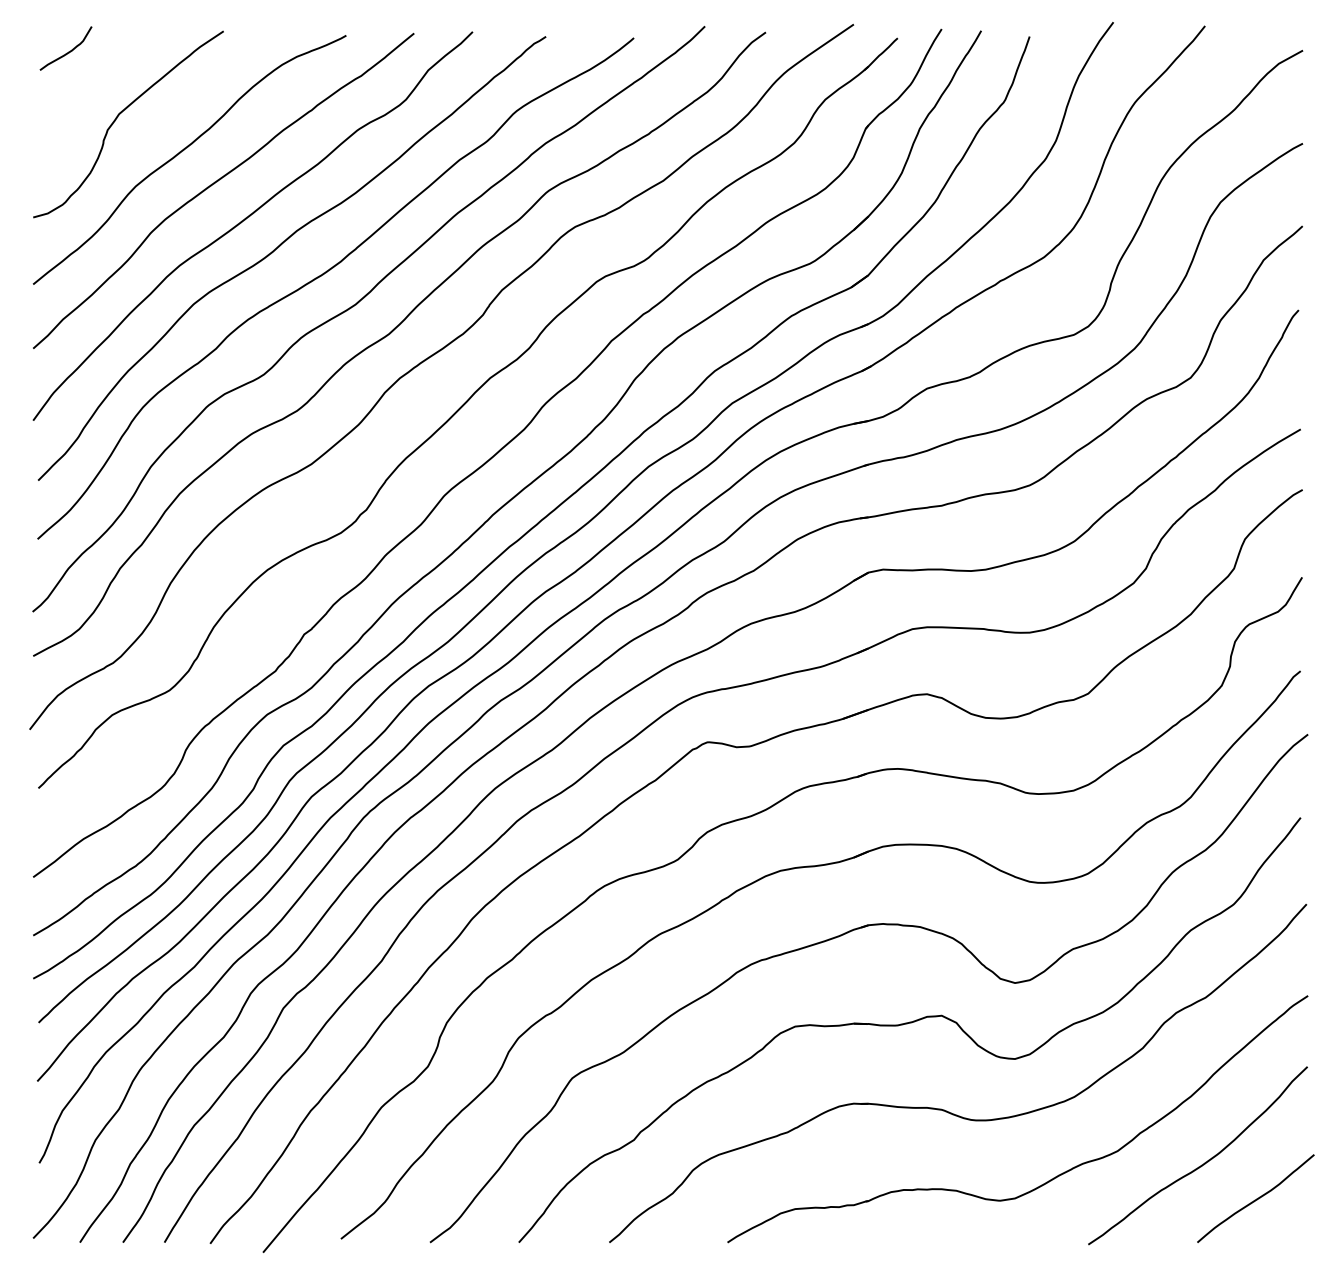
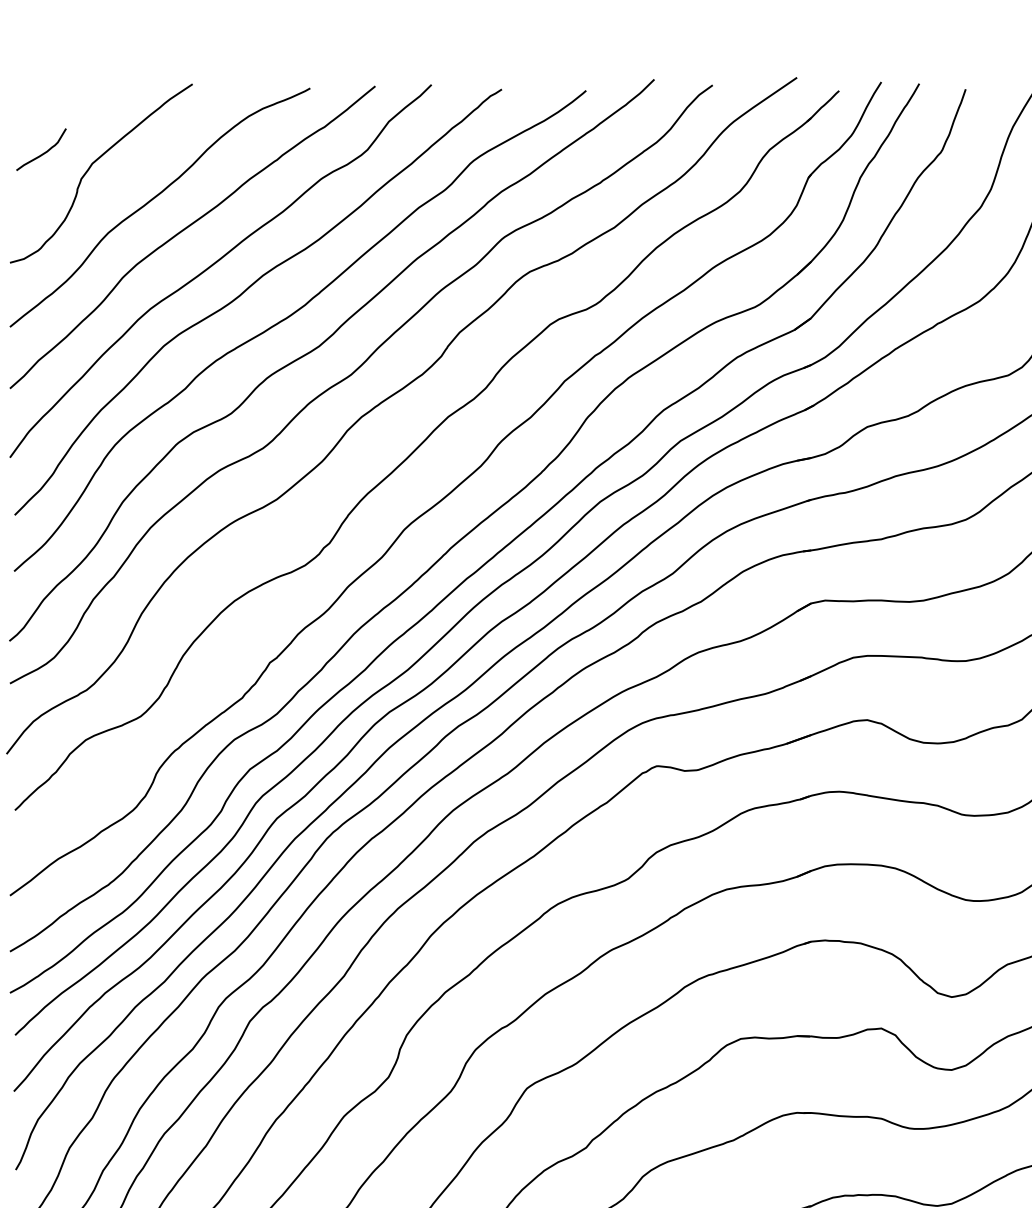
curve: (68, 51) -> (43, 152), moved

